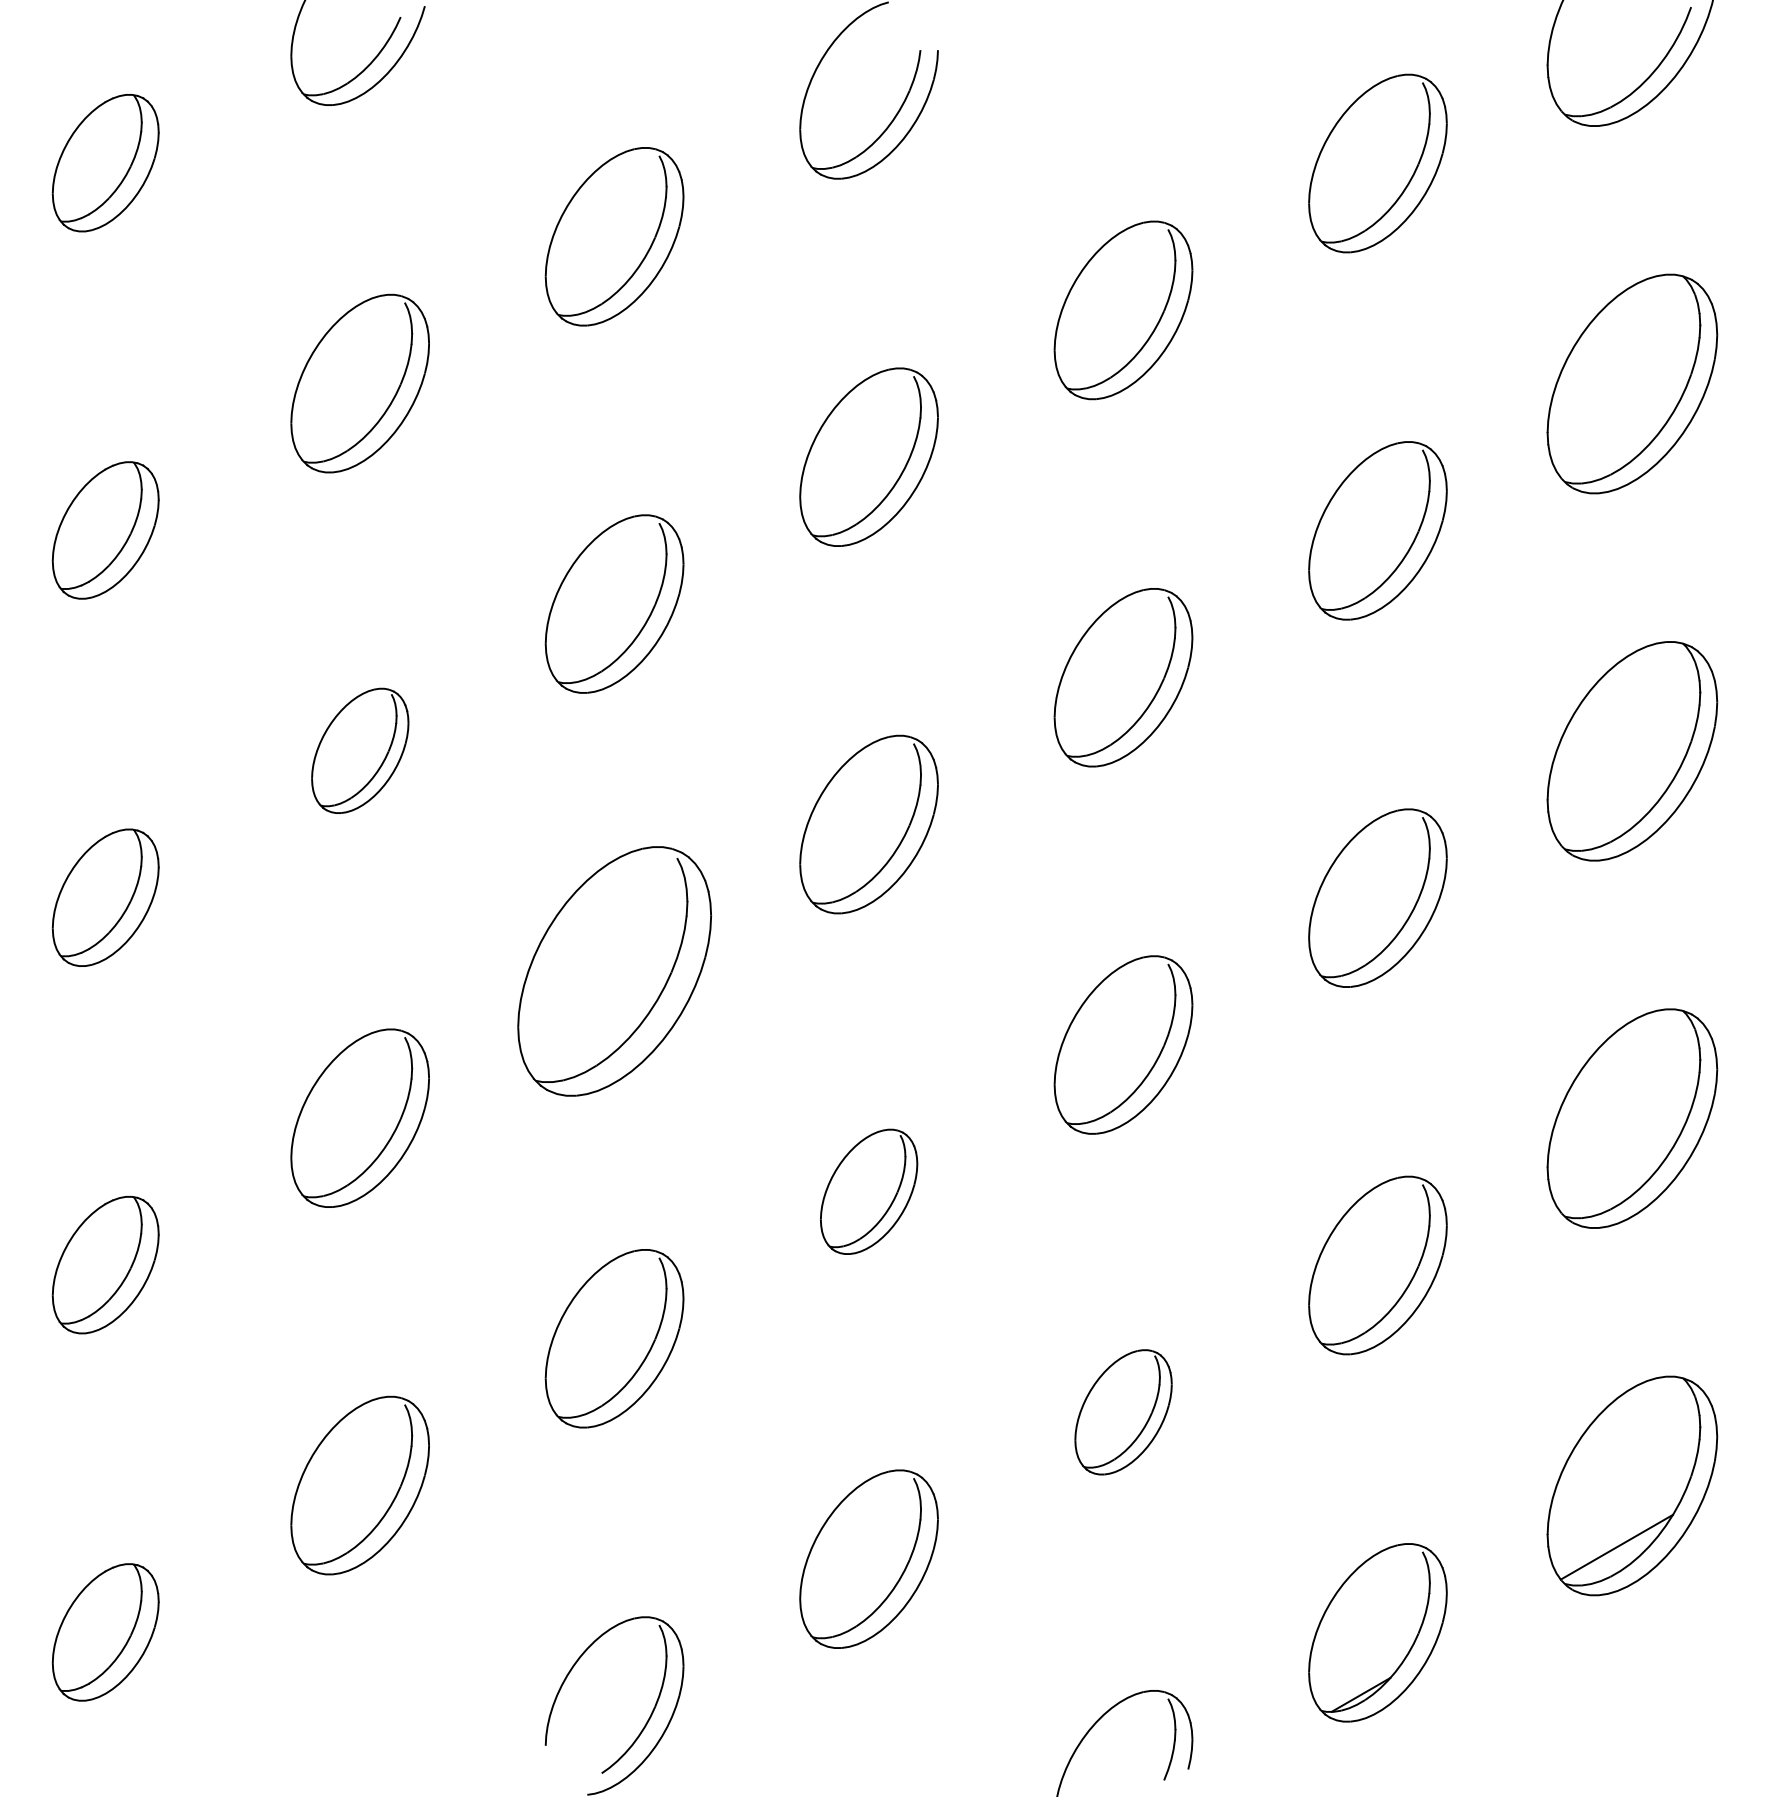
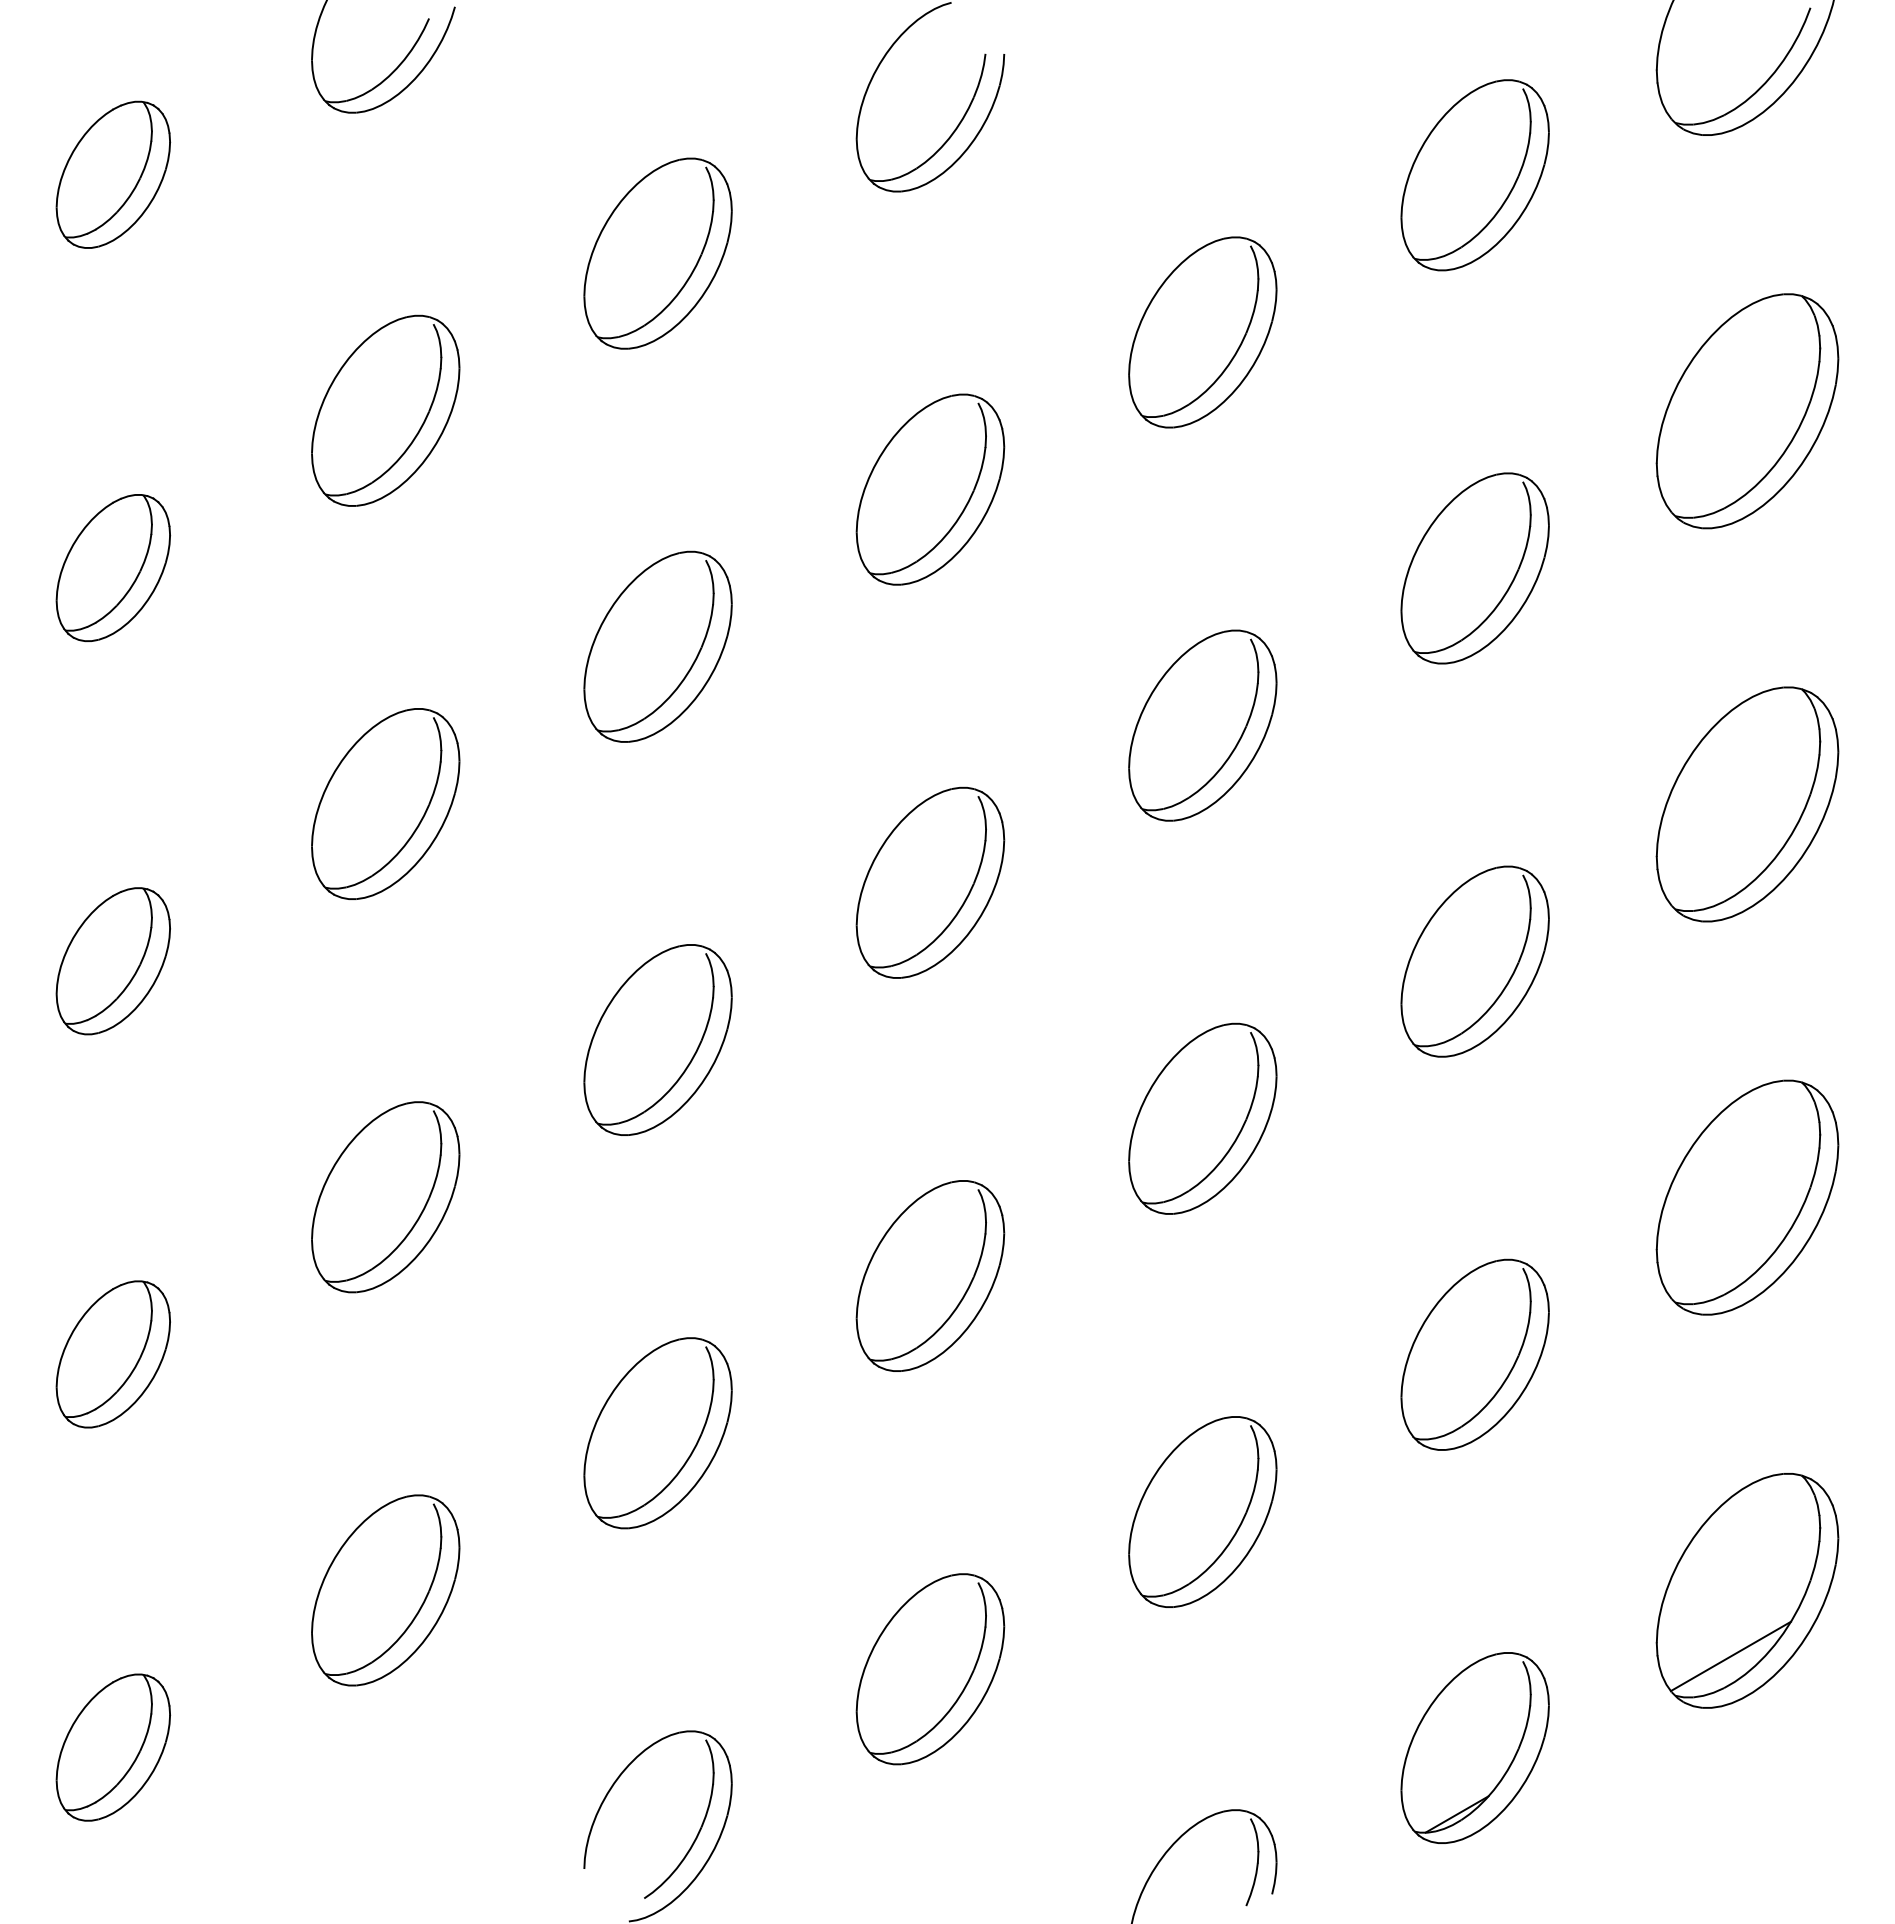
part: (359, 750) -> (385, 803), size x1.43
part: (614, 970) -> (657, 1039), size x0.71
part: (869, 1191) -> (930, 1275), size x1.43
part: (1123, 1411) -> (1202, 1511), size x1.43

